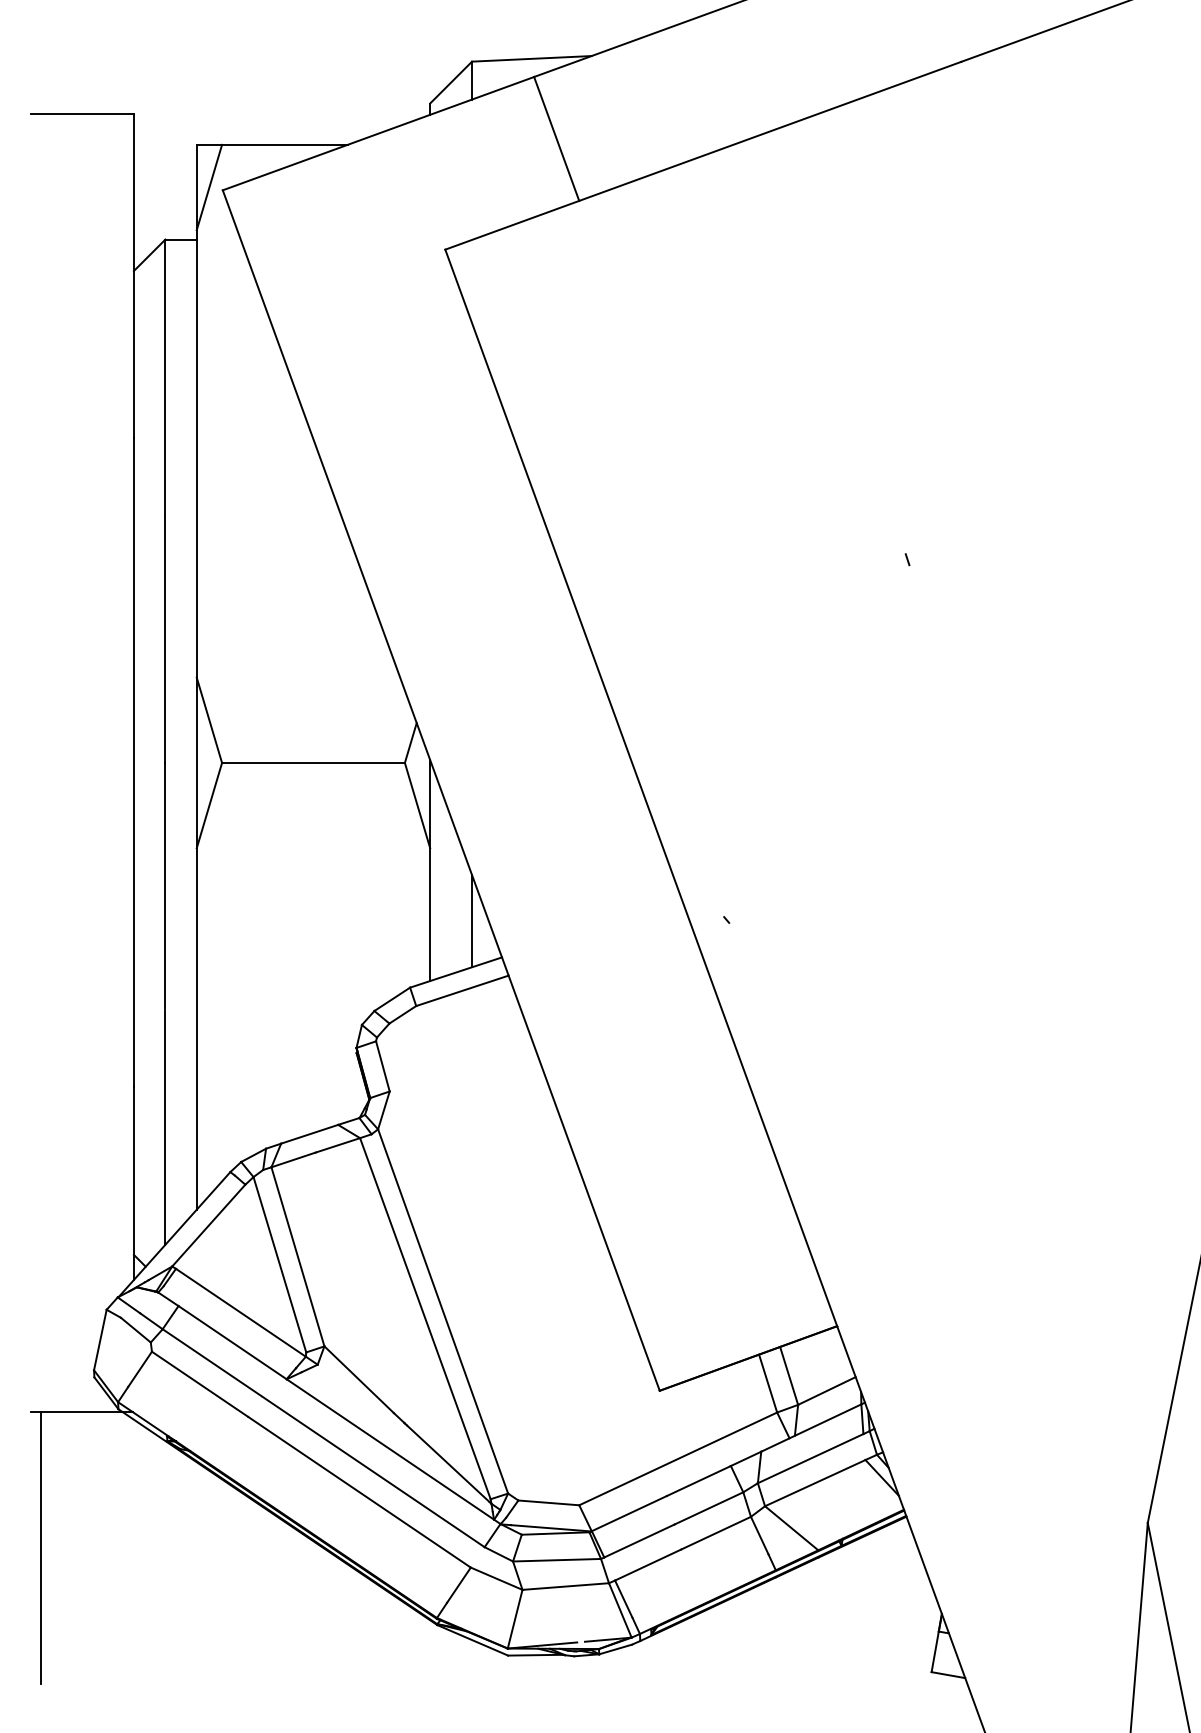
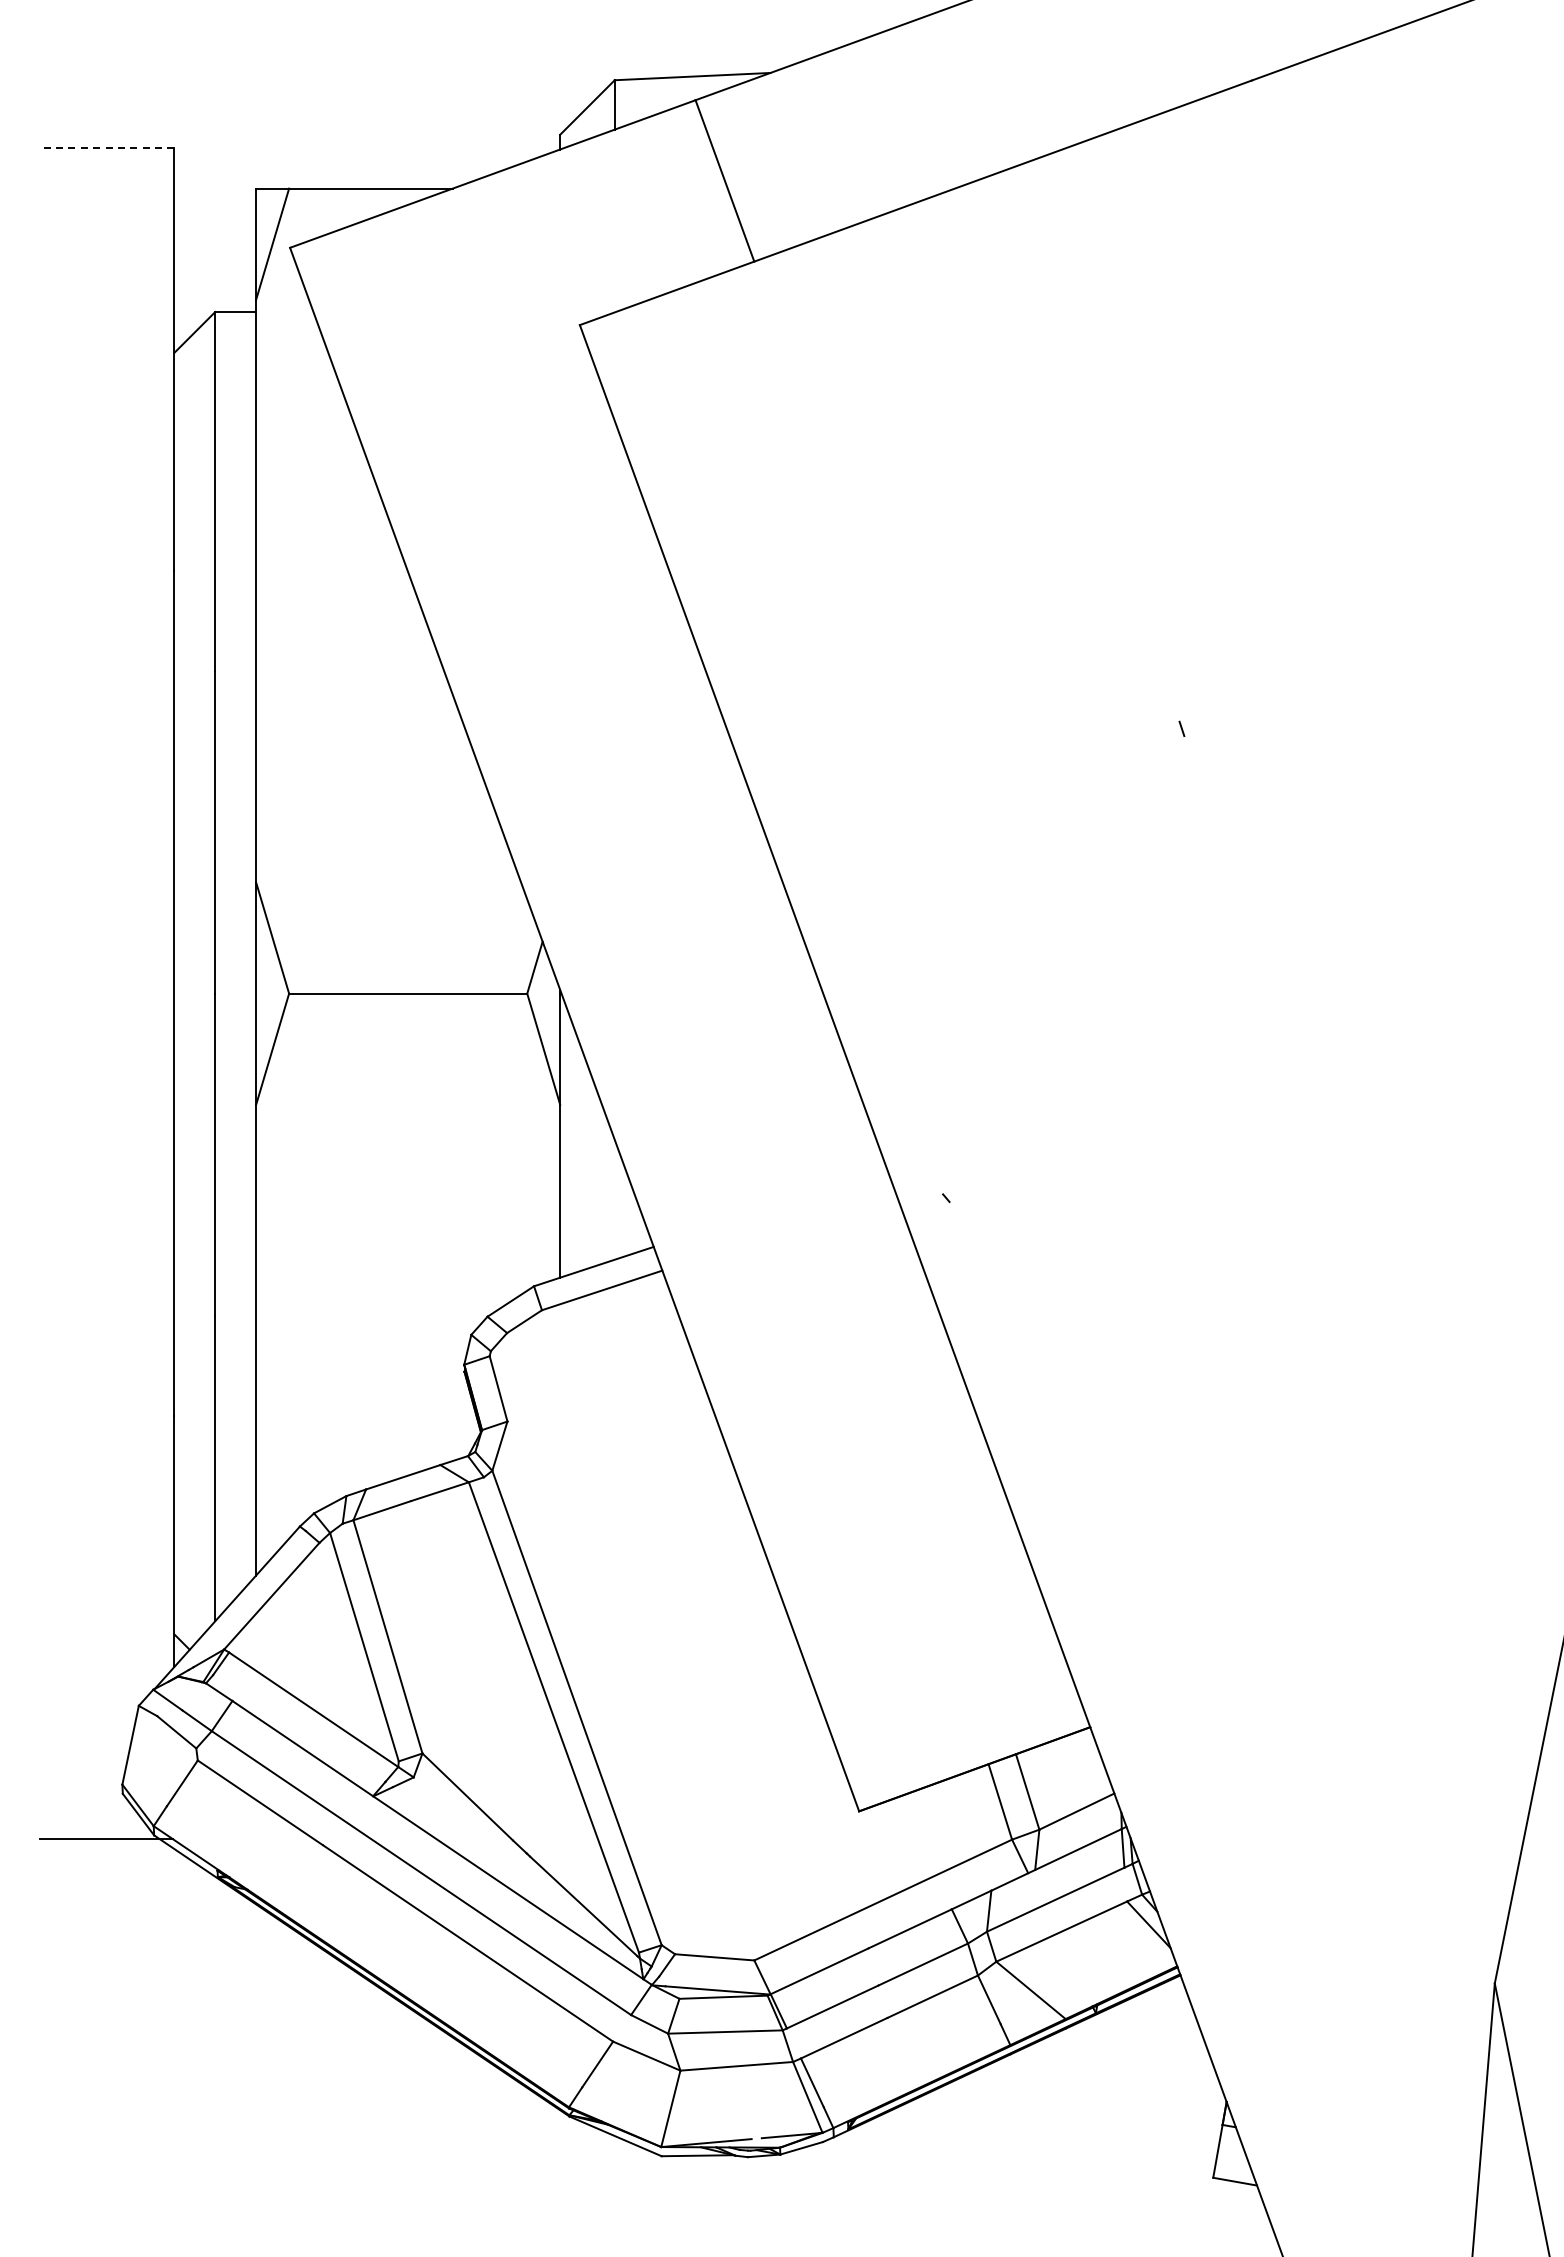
line: (81, 114) -> (106, 148), solid -> dashed
line: (471, 921) -> (614, 1199), removed
line: (41, 1548) -> (53, 2016), removed

